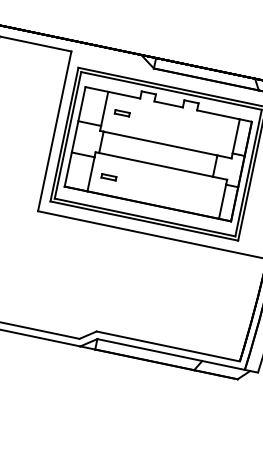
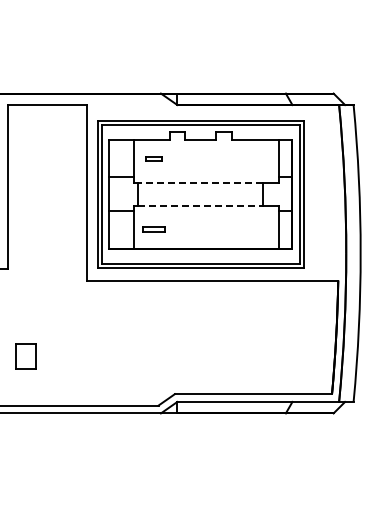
line: (160, 143) -> (200, 182), solid -> dashed
line: (156, 164) -> (201, 205), solid -> dashed
part: (108, 176) -> (153, 228), size x1.4

